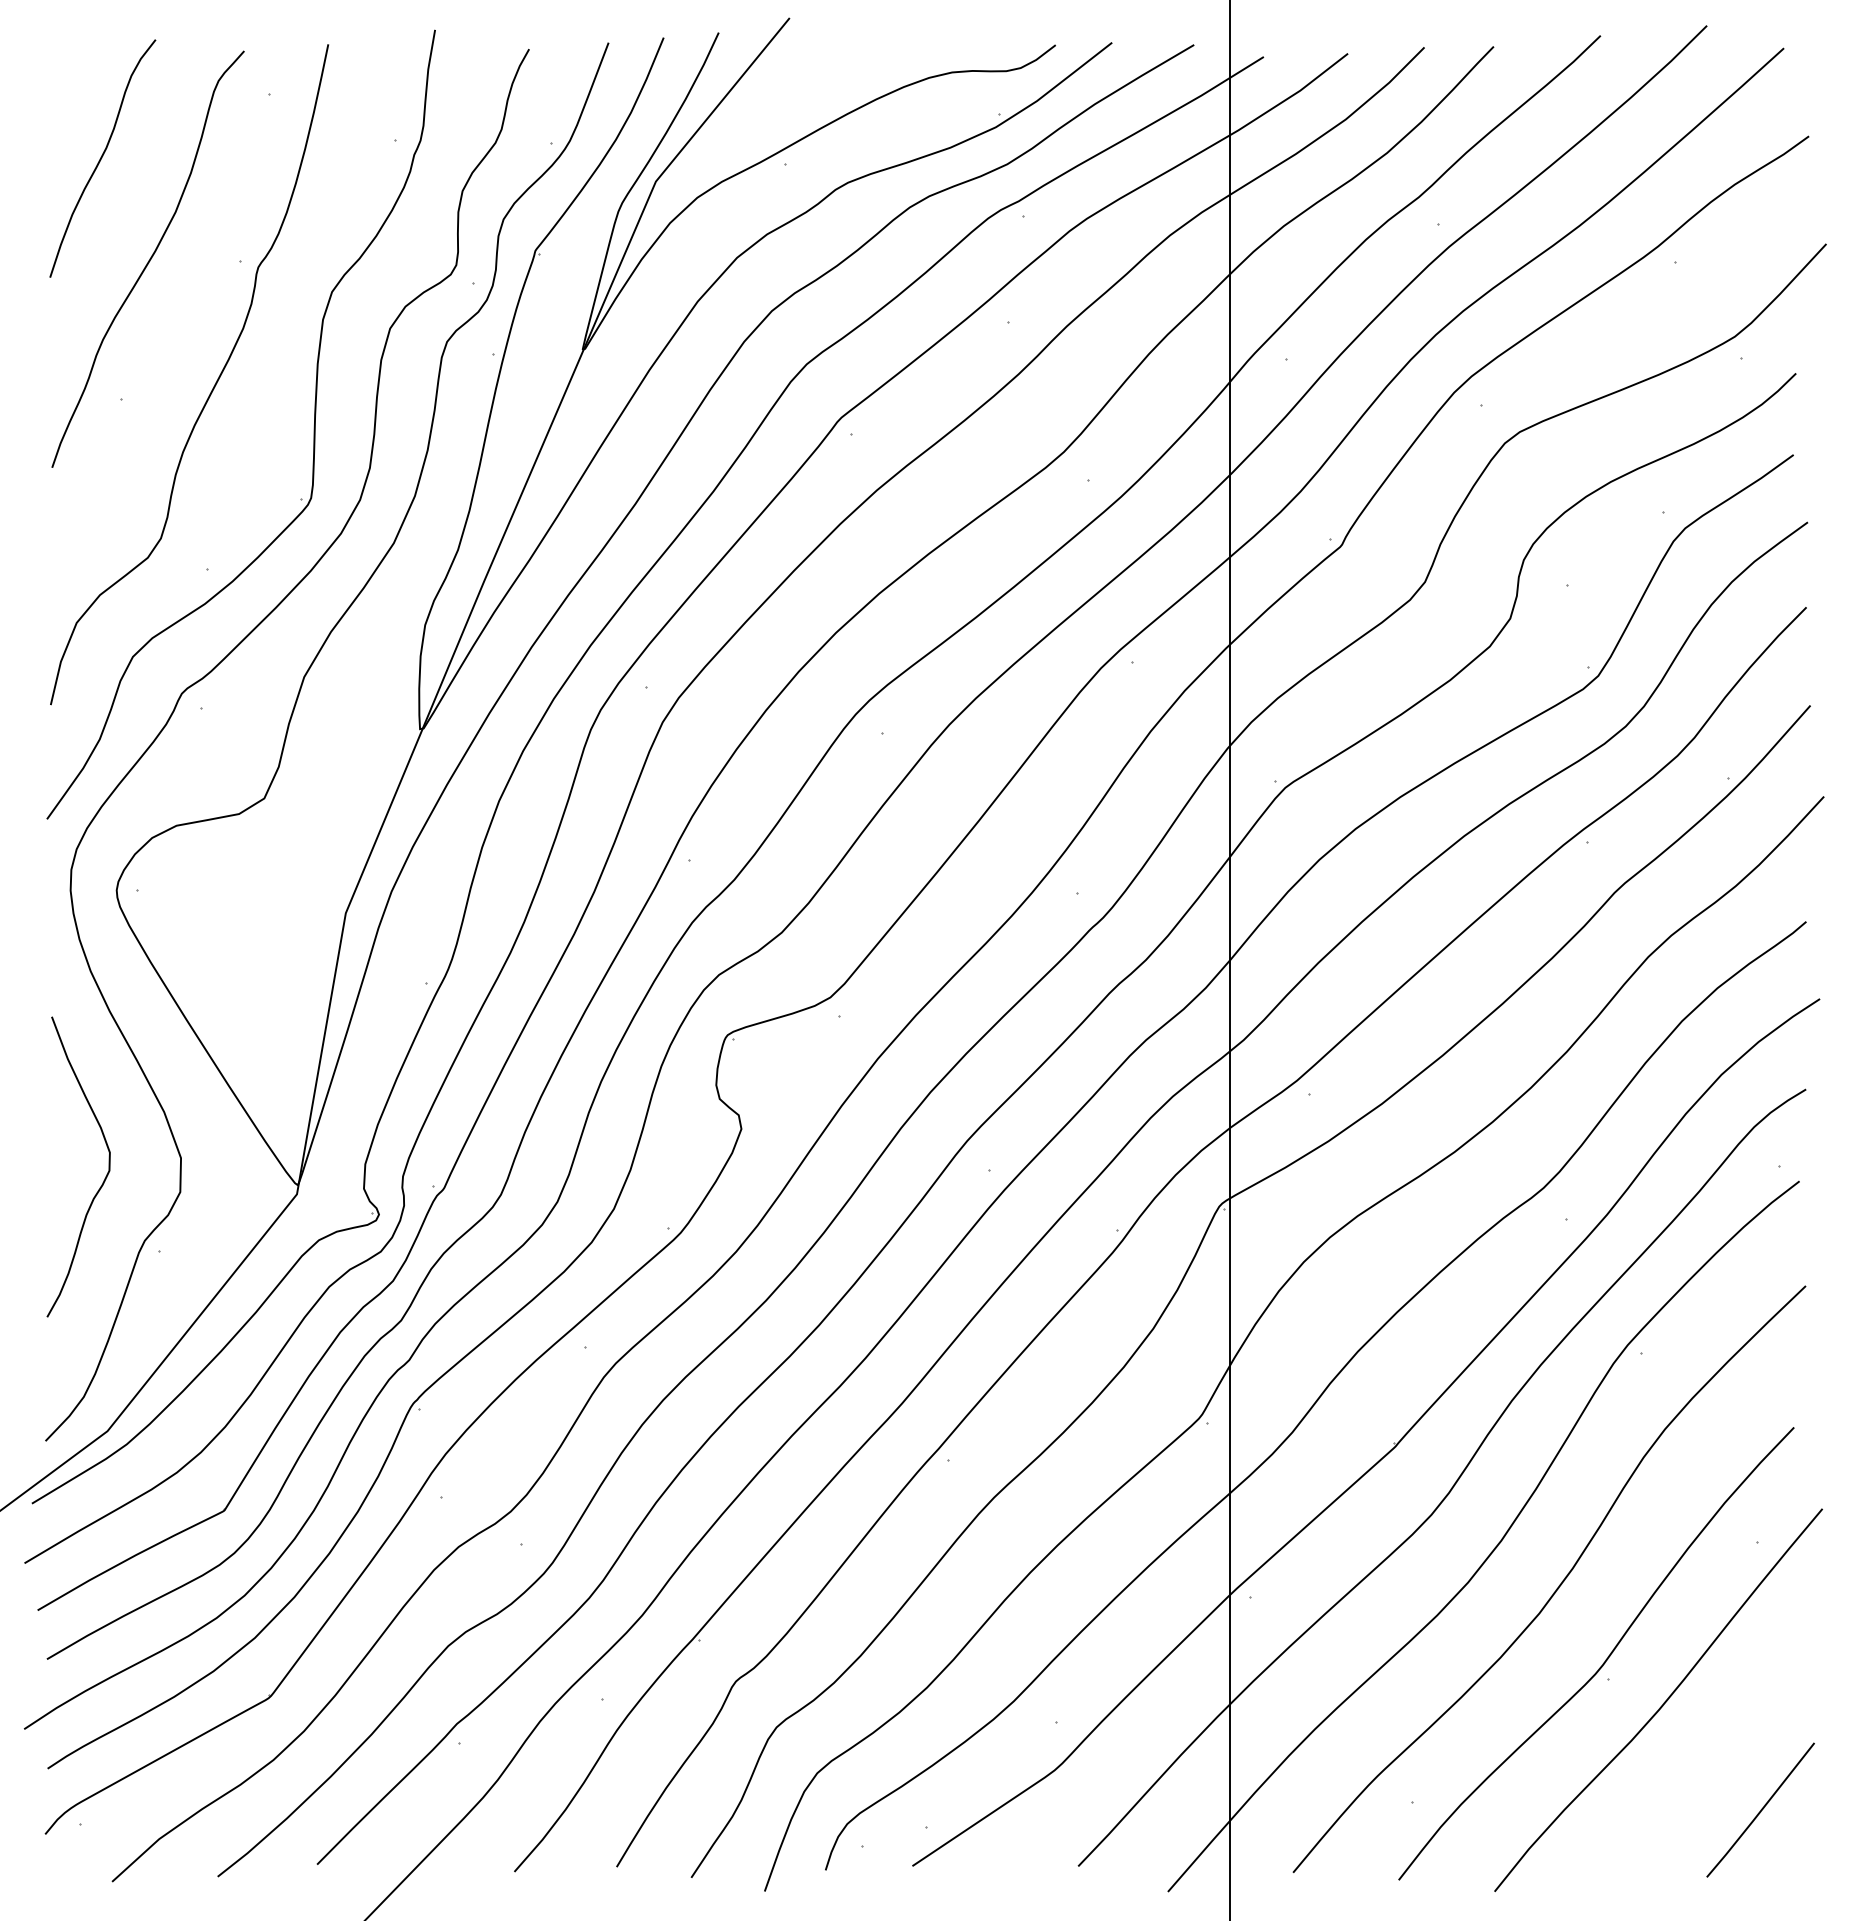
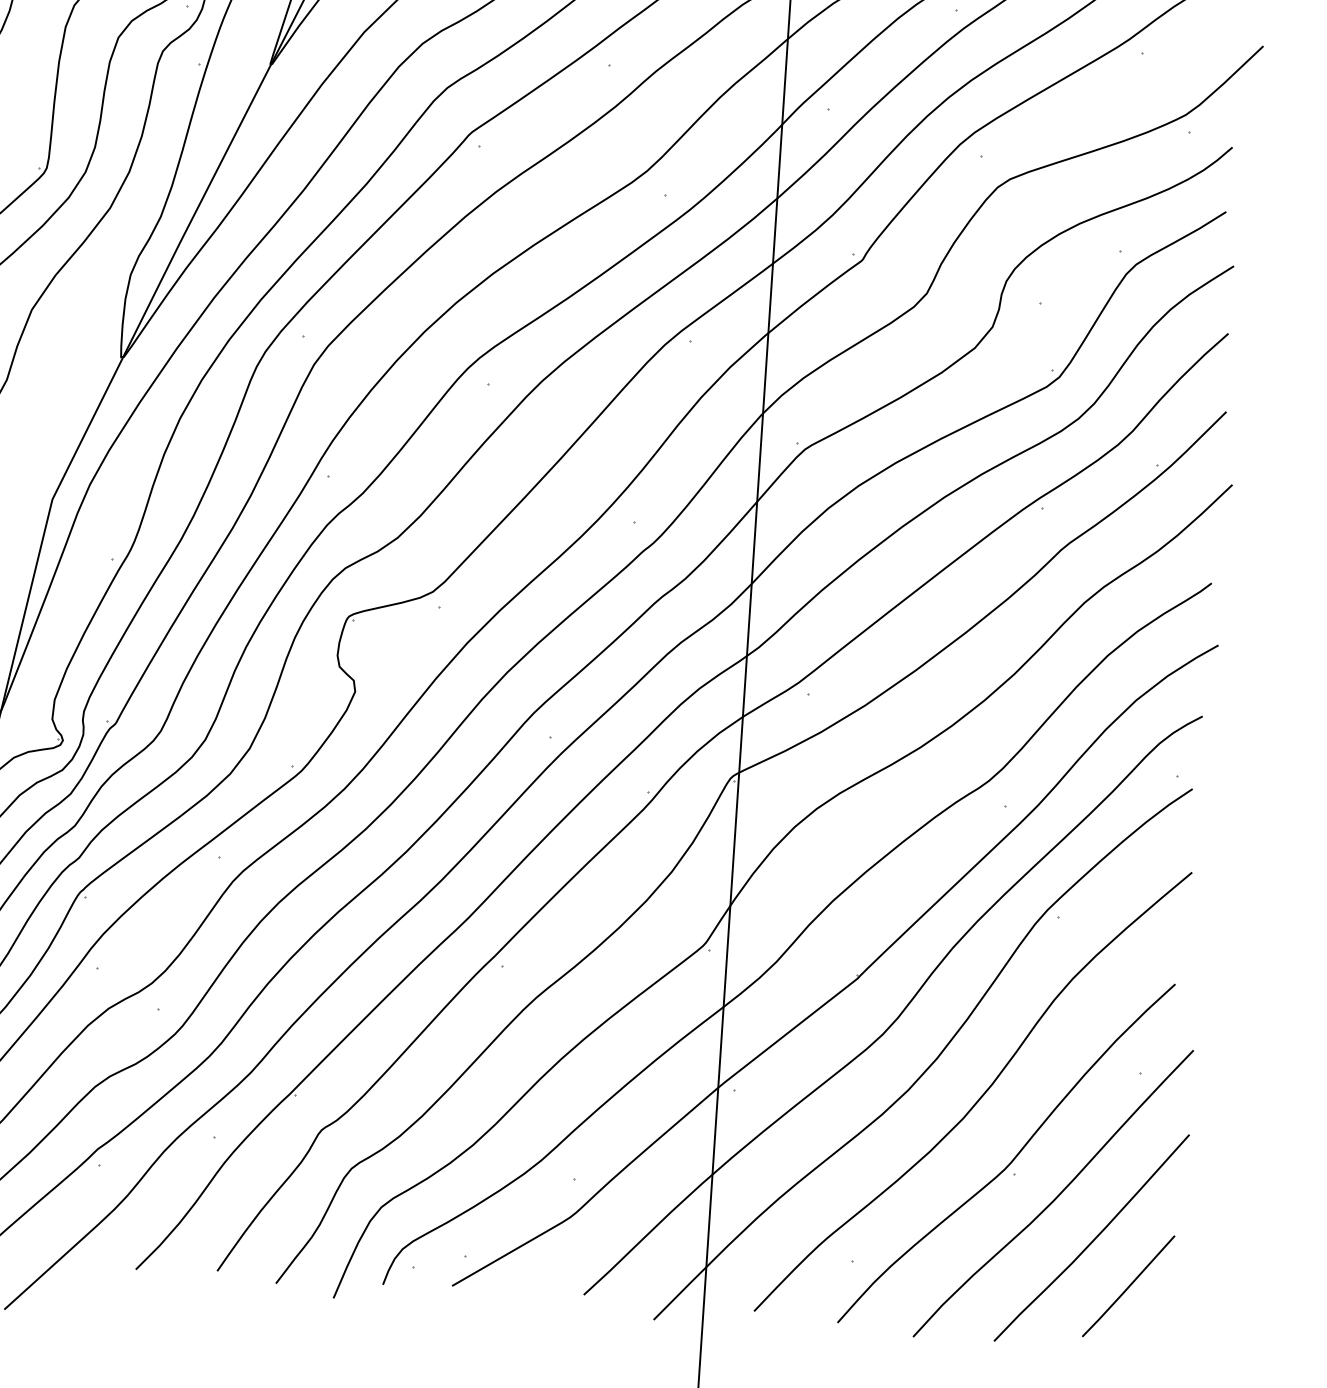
curve: (1712, 1754) -> (1093, 1239), added

